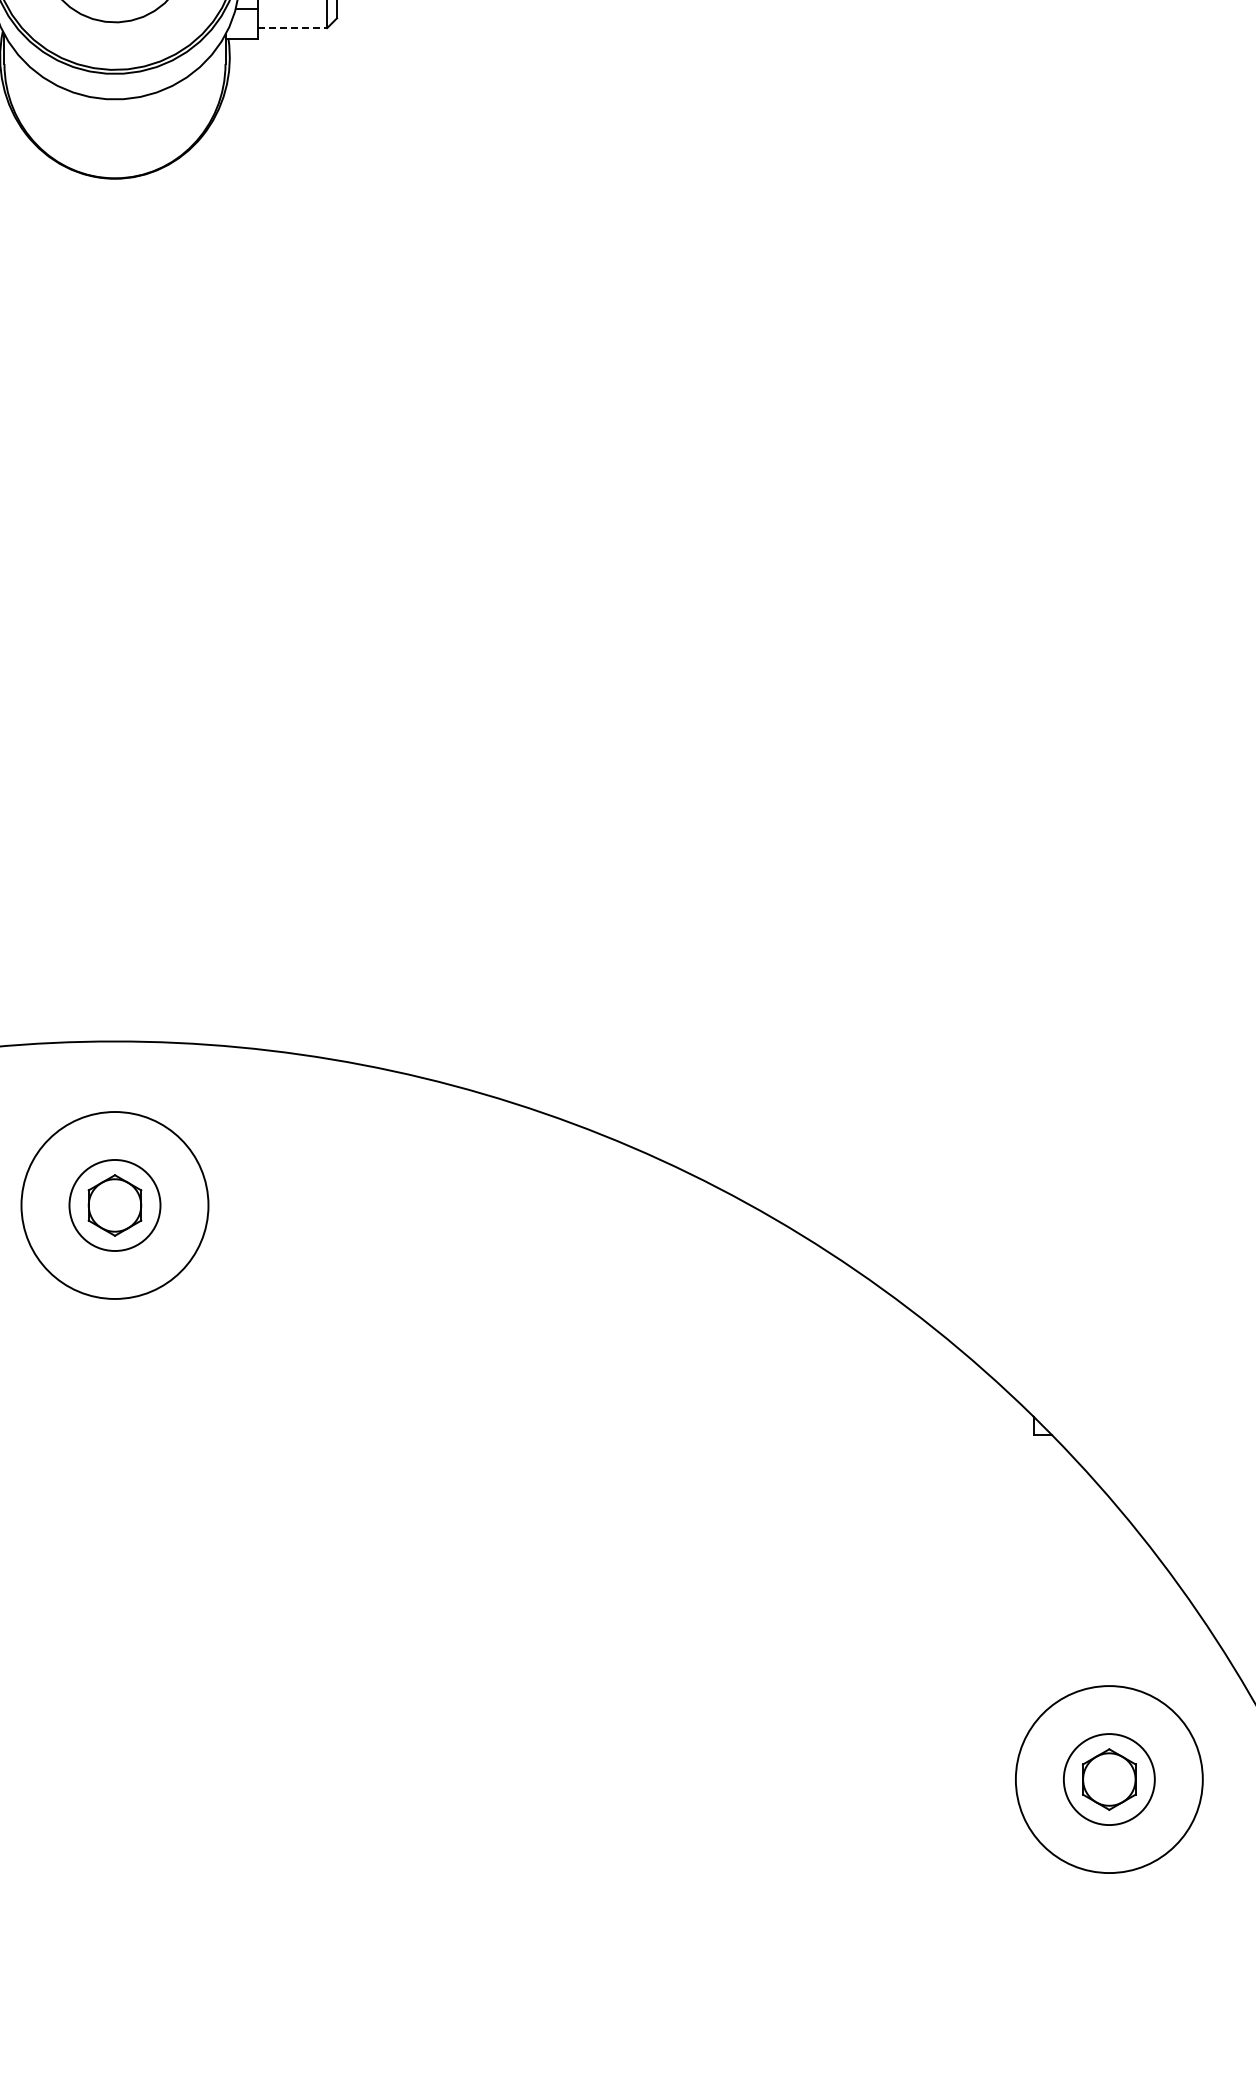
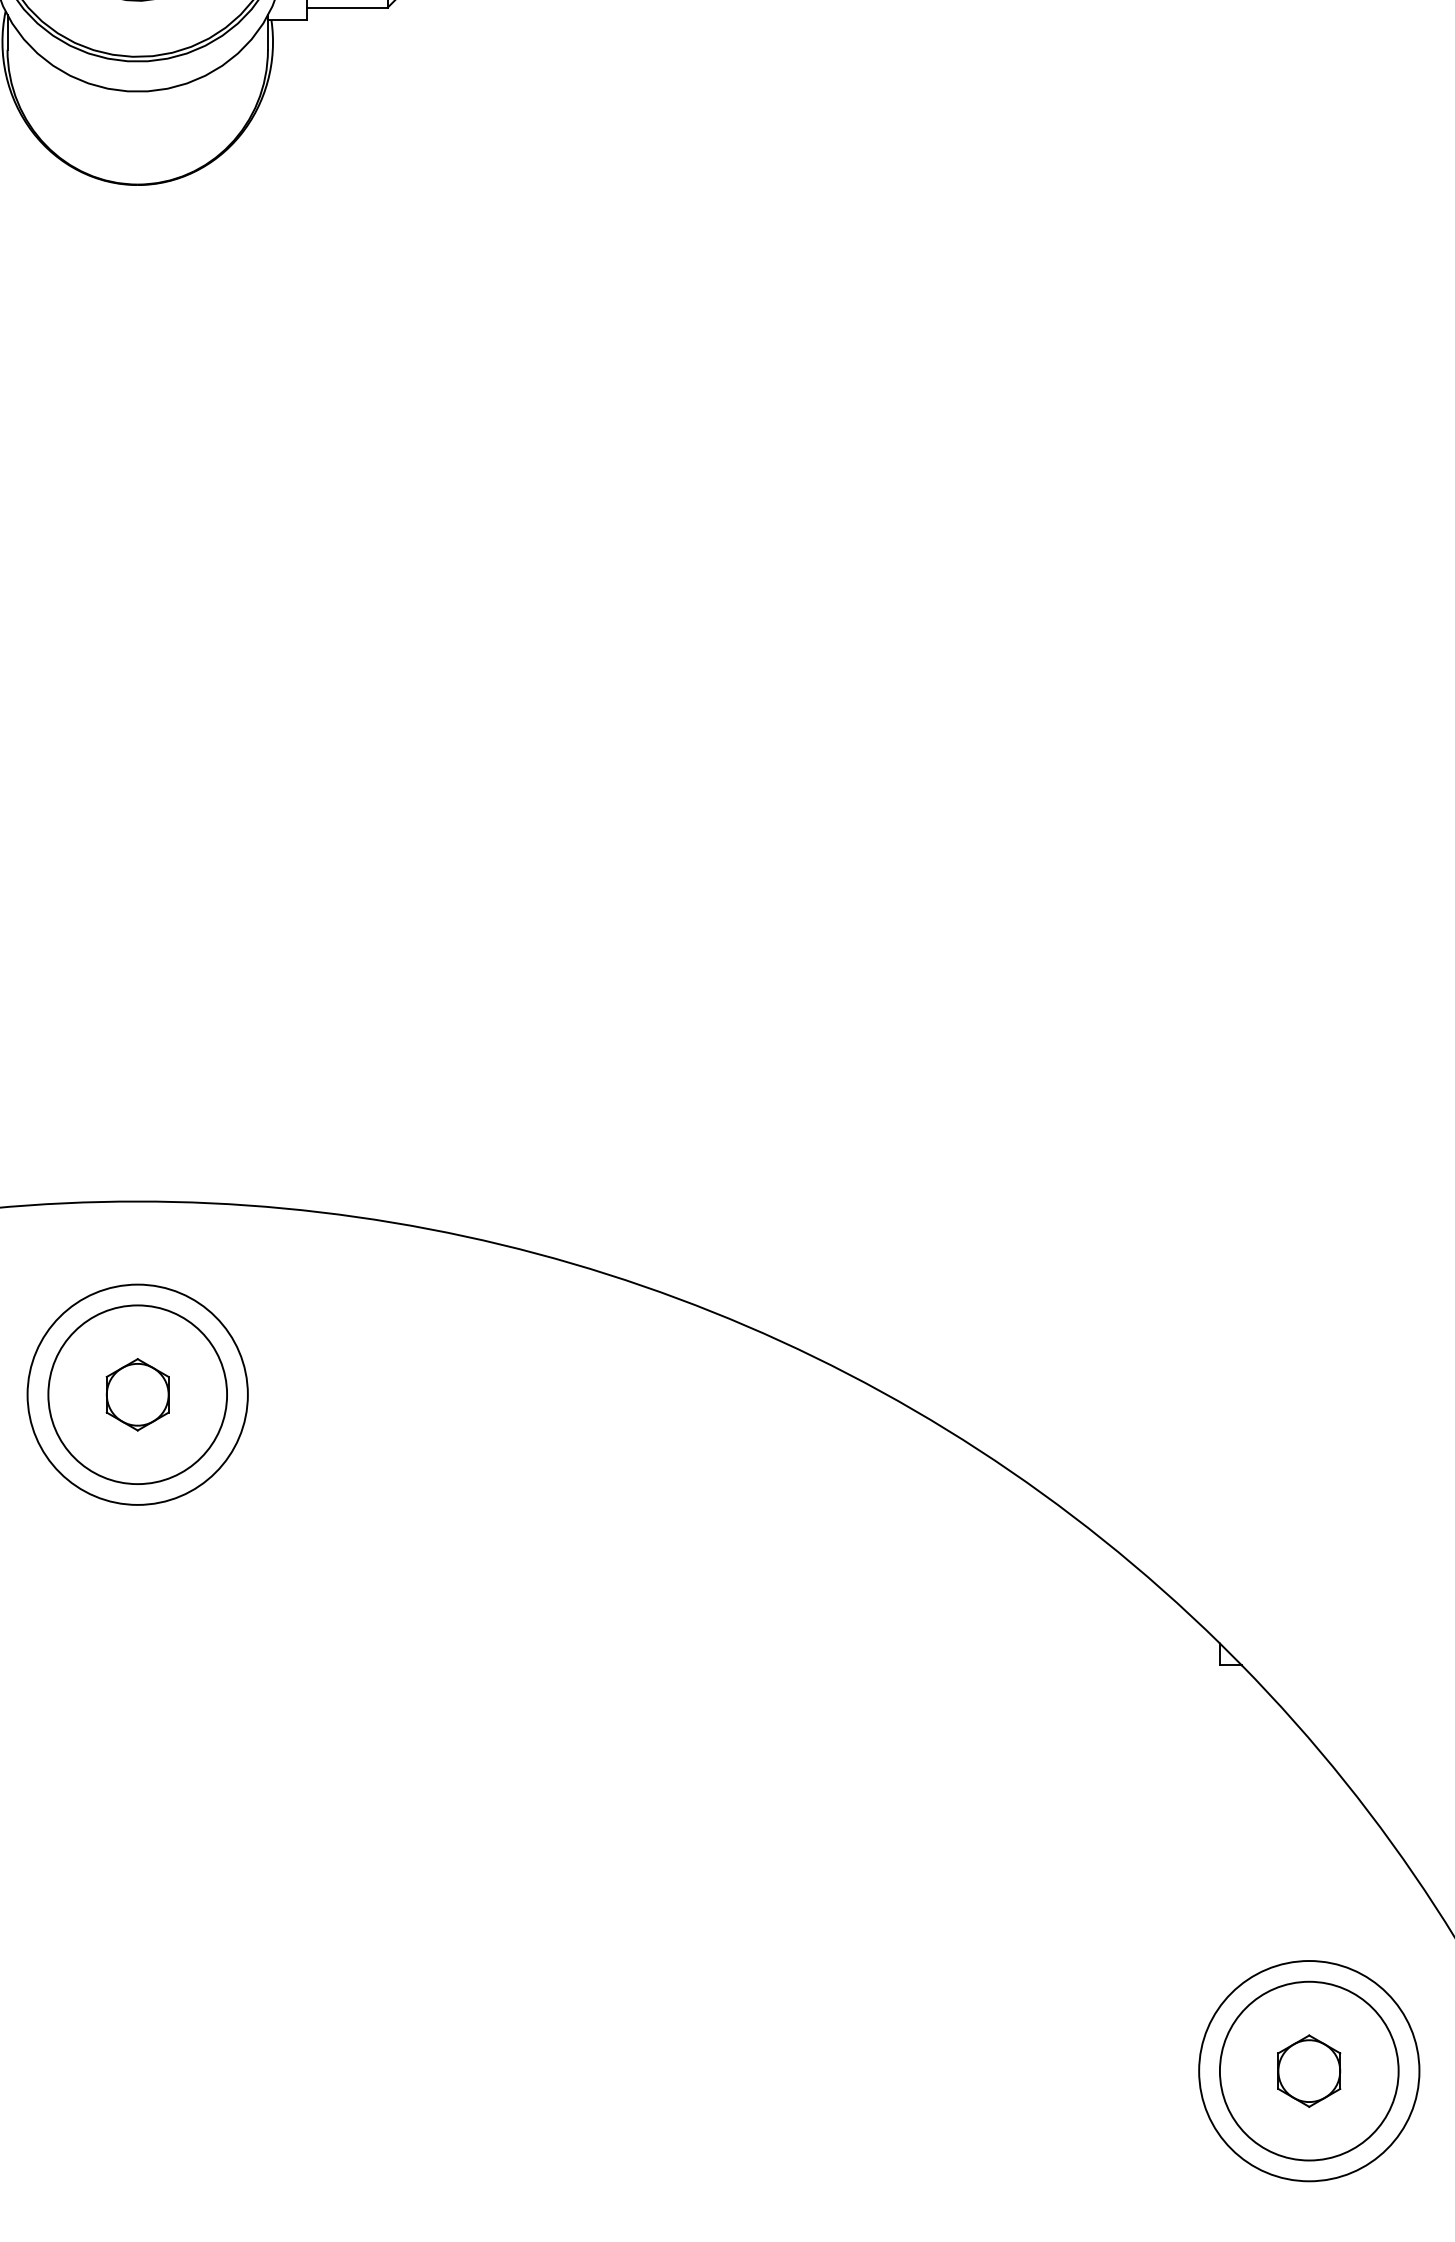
line: (293, 28) -> (348, 8), dashed -> solid
circle: (114, 1205) -> (137, 1394), size x1.67
circle: (1109, 1779) -> (1309, 2071), size x1.67

